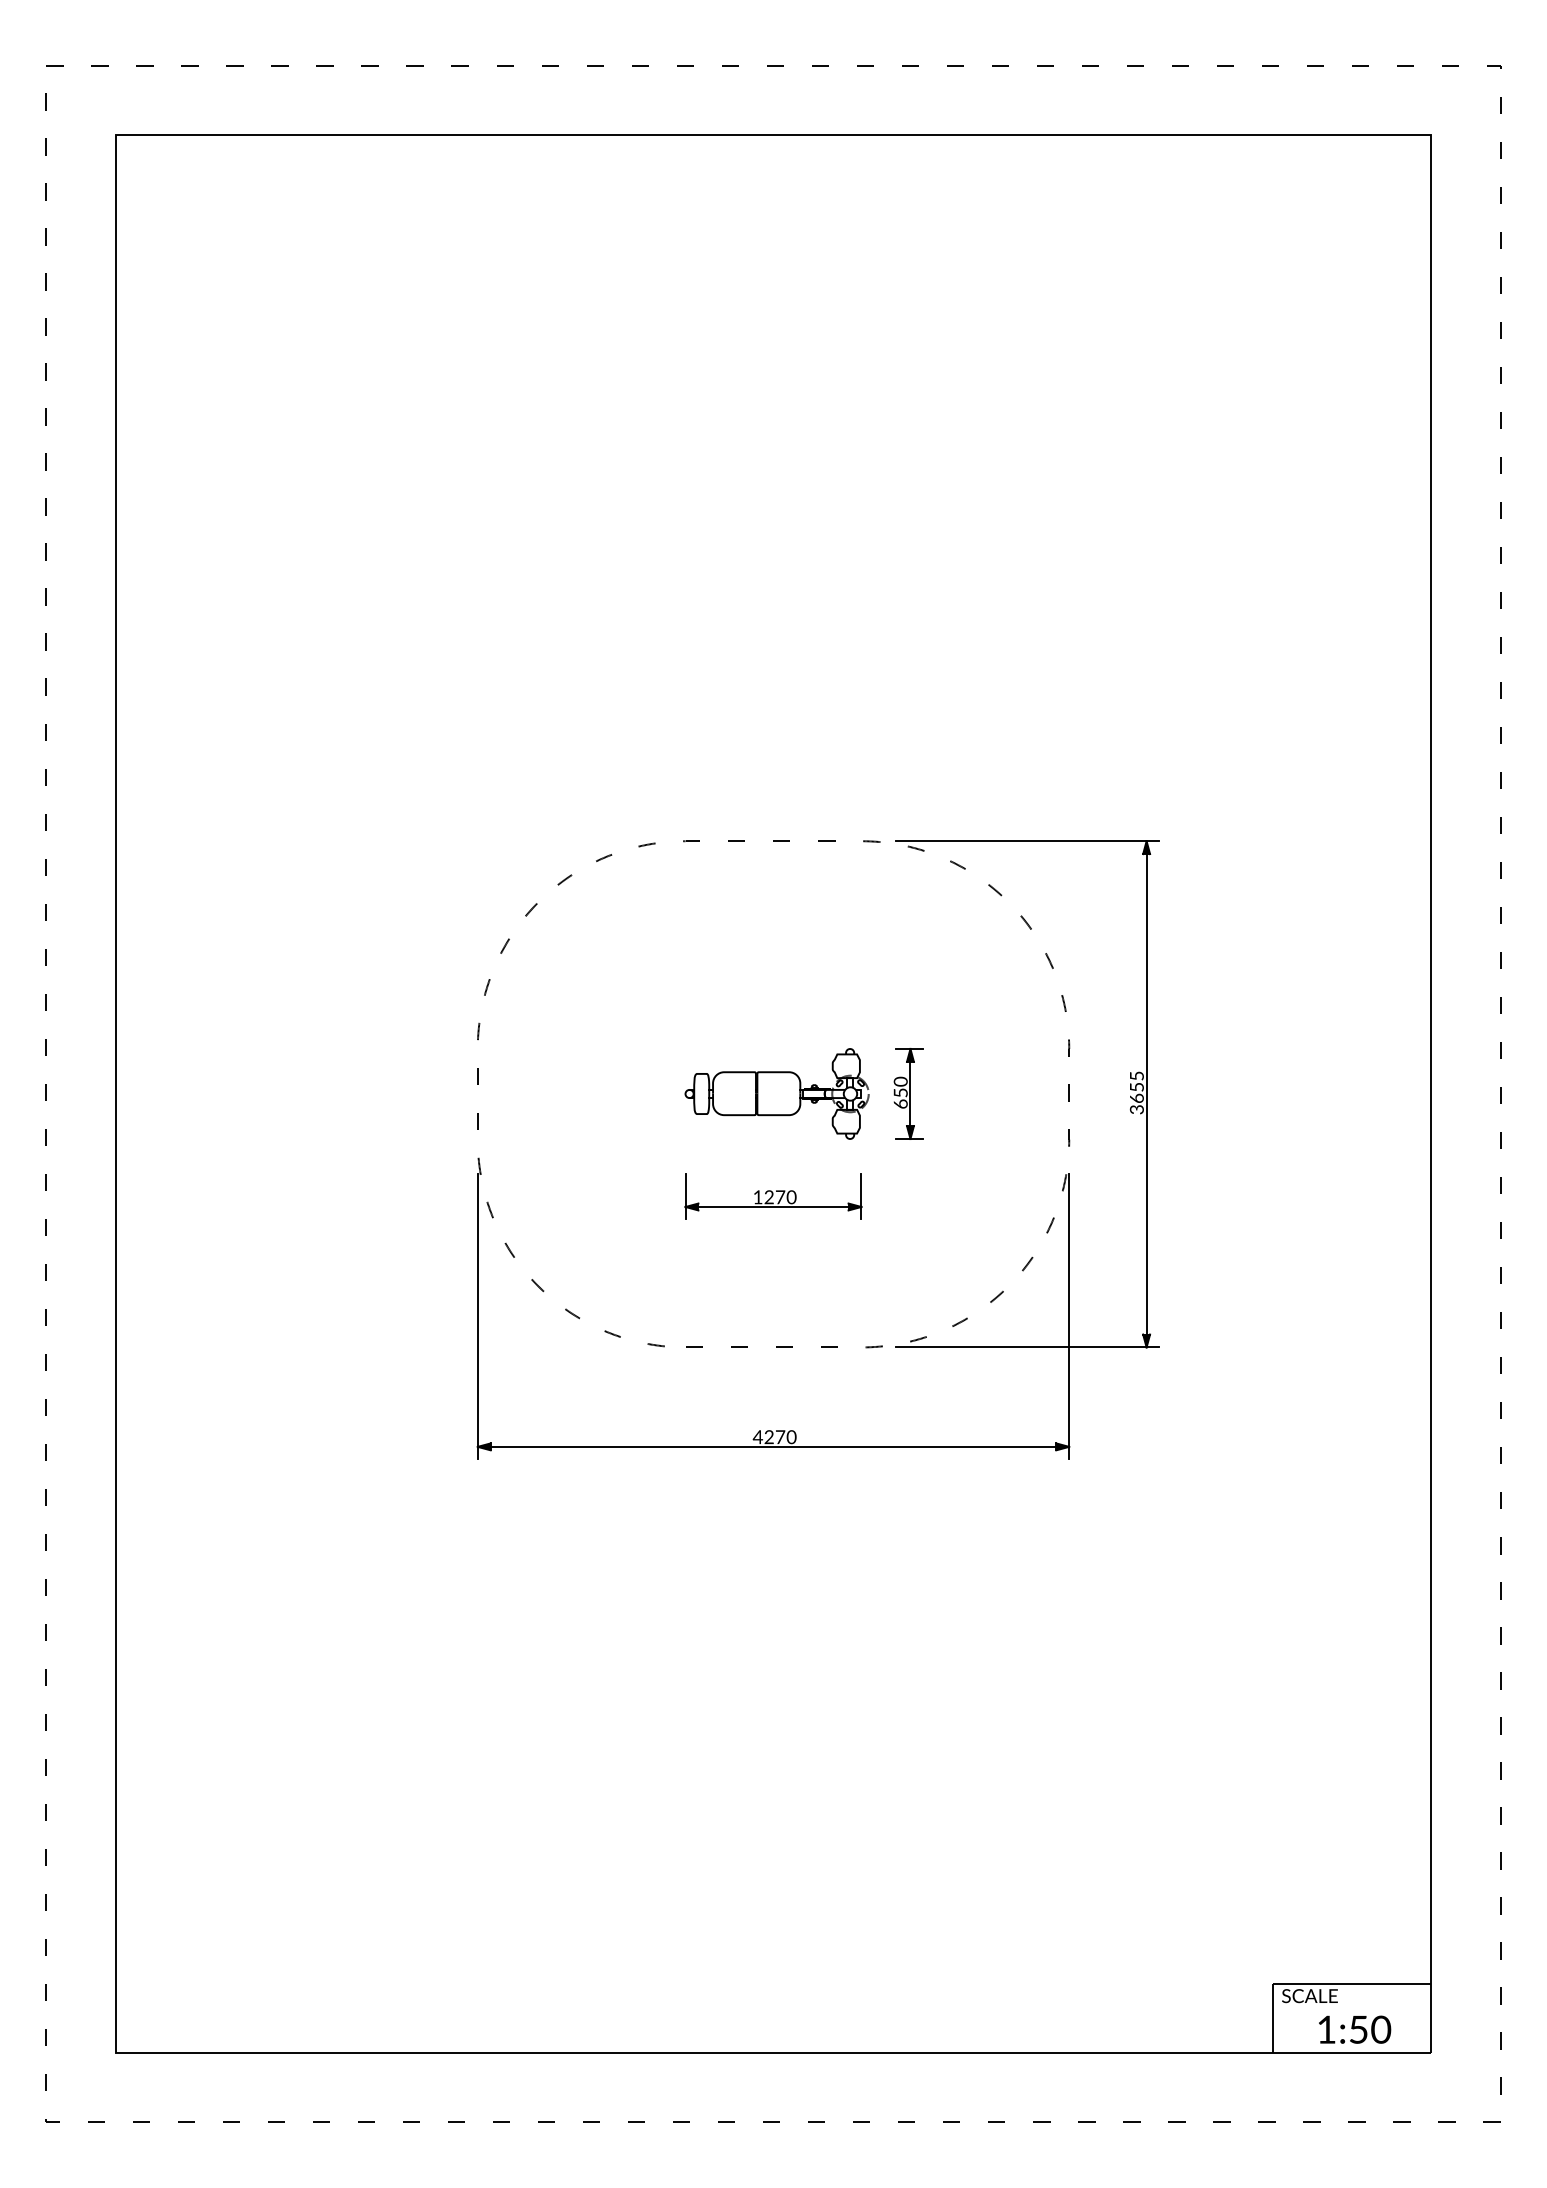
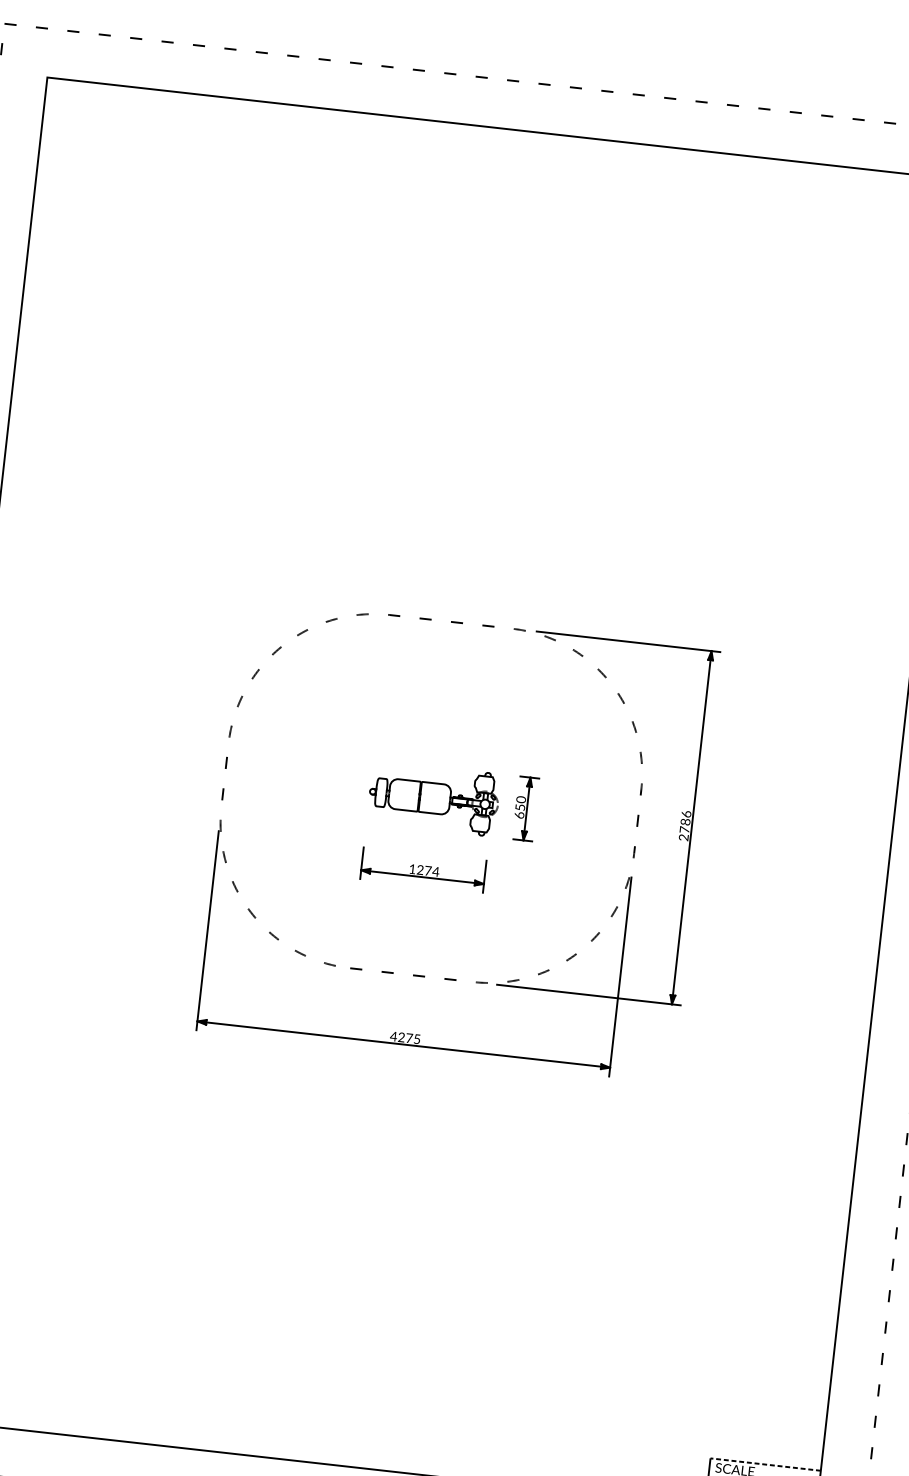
text: (1136, 1092) -> (684, 825), 3655 -> 2786
text: (791, 1197) -> (435, 871), 1270 -> 1274
text: (791, 1437) -> (417, 1039), 4270 -> 4275
line: (1351, 1983) -> (765, 1464), solid -> dashed

